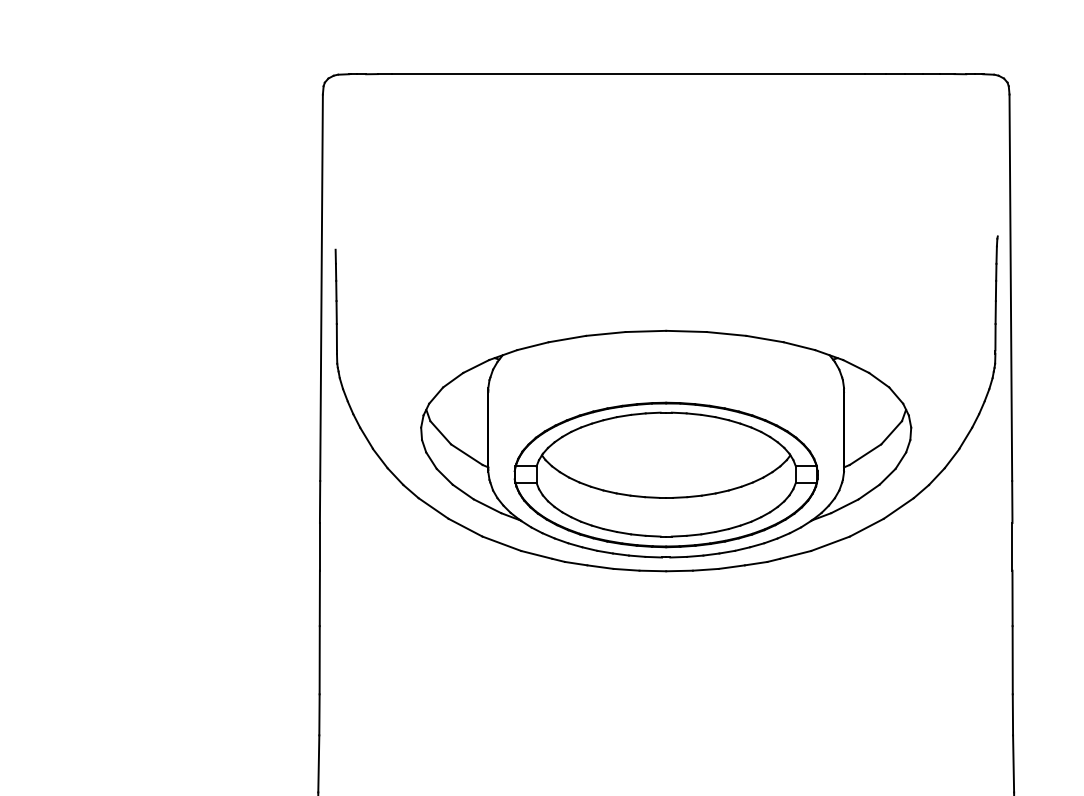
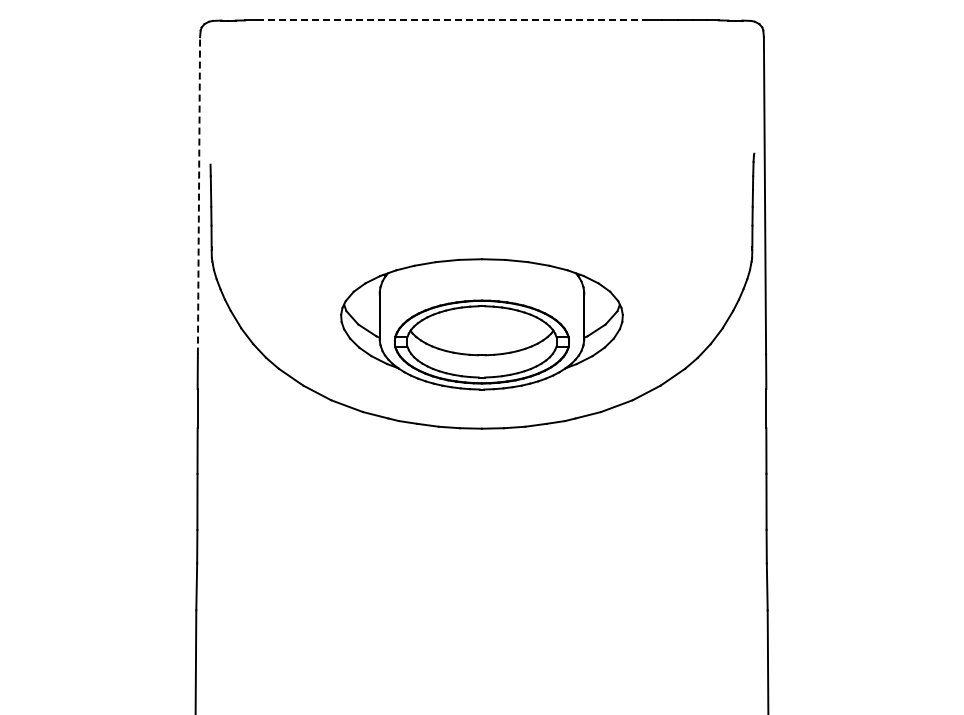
line: (629, 74) -> (451, 20), solid -> dashed
line: (320, 287) -> (198, 195), solid -> dashed
part: (665, 444) -> (481, 324), size x0.7

